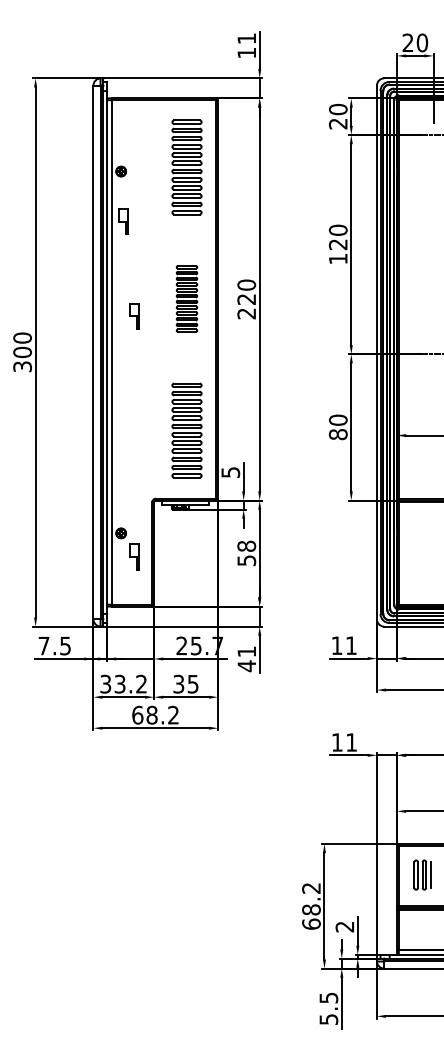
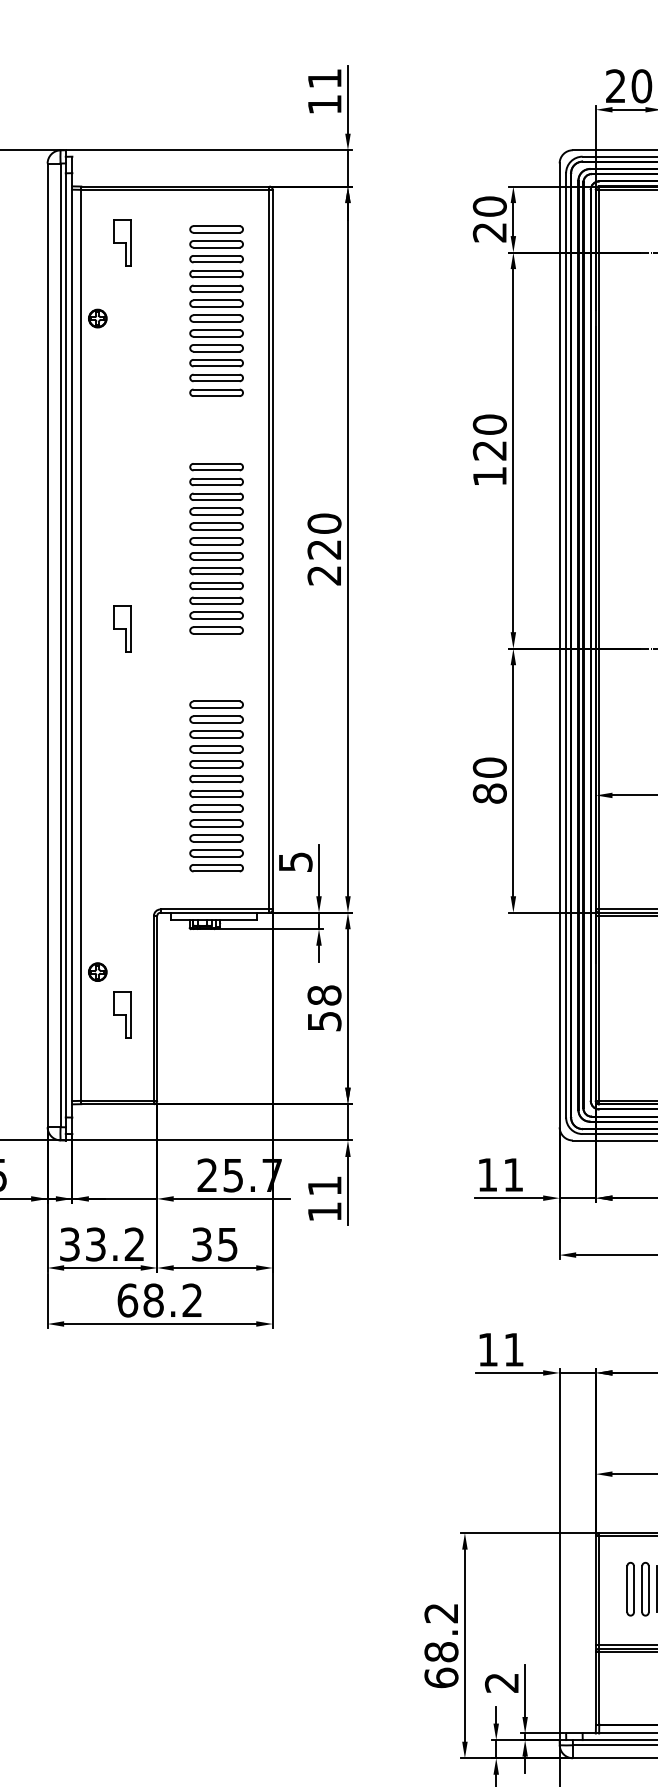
part: (123, 221) -> (121, 242), moved
part: (186, 298) -> (215, 547), size x1.43
part: (134, 316) -> (121, 629), moved
text: (246, 666) -> (324, 1212), 41 -> 11

